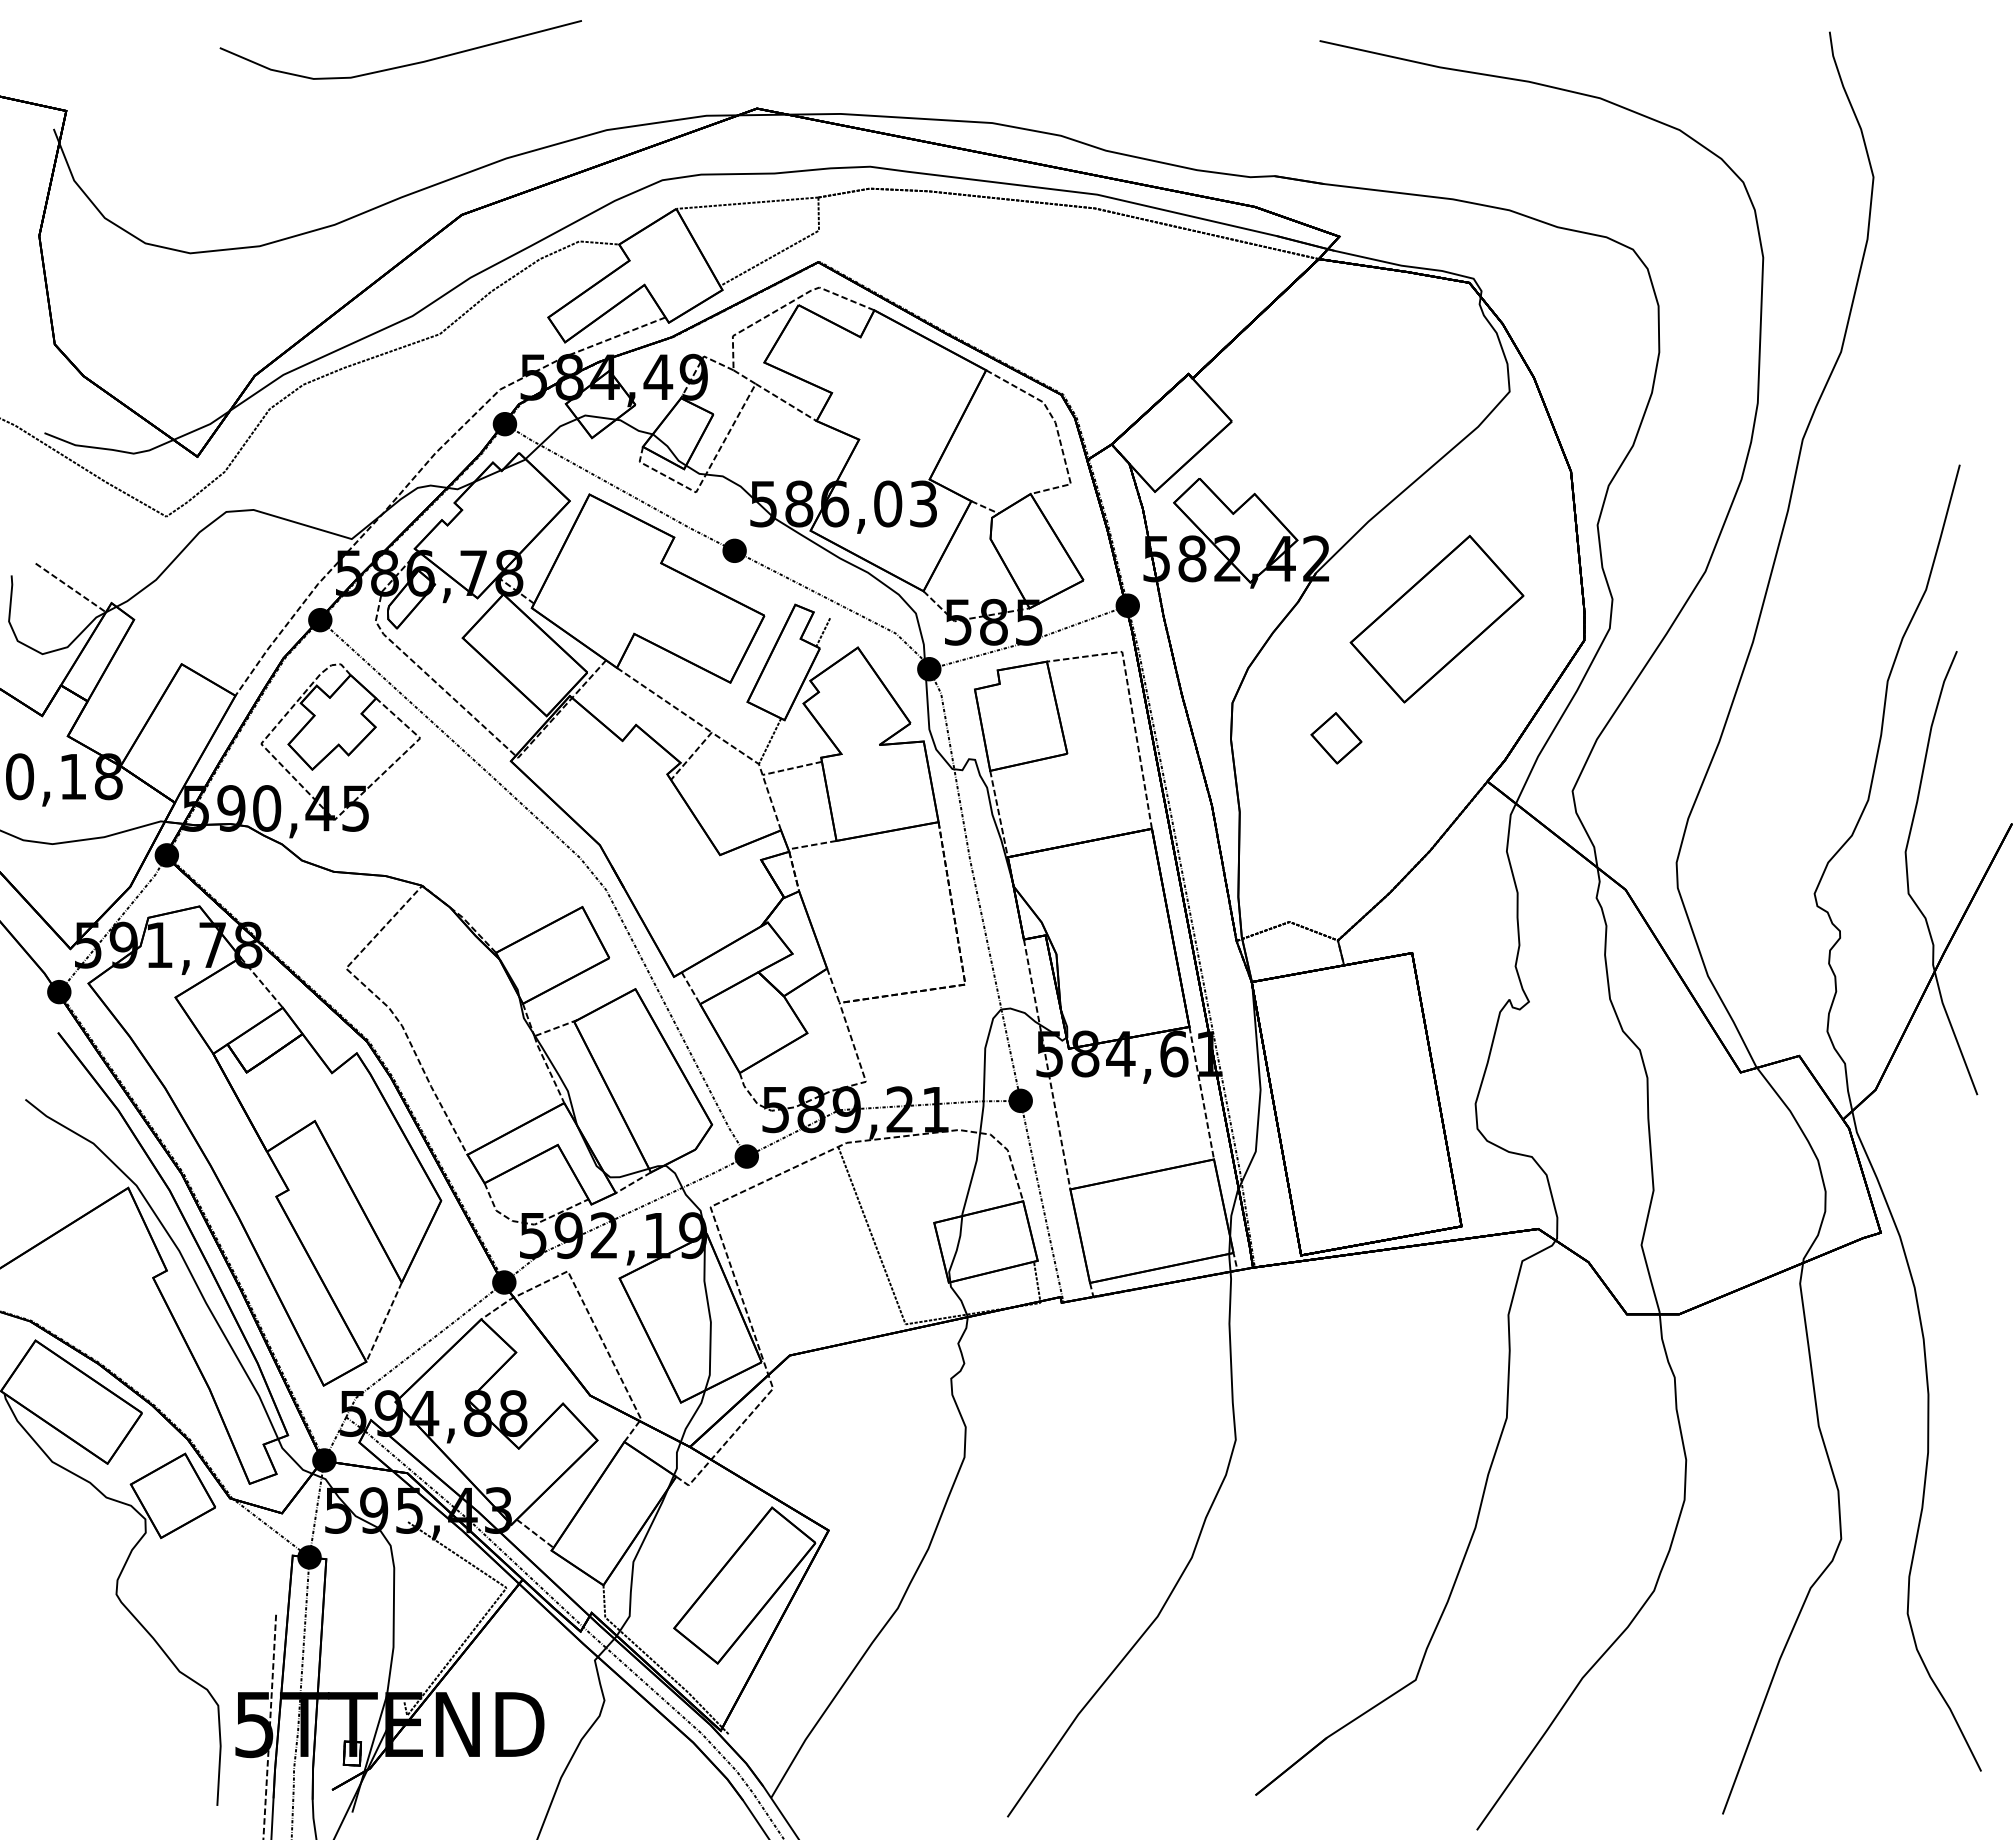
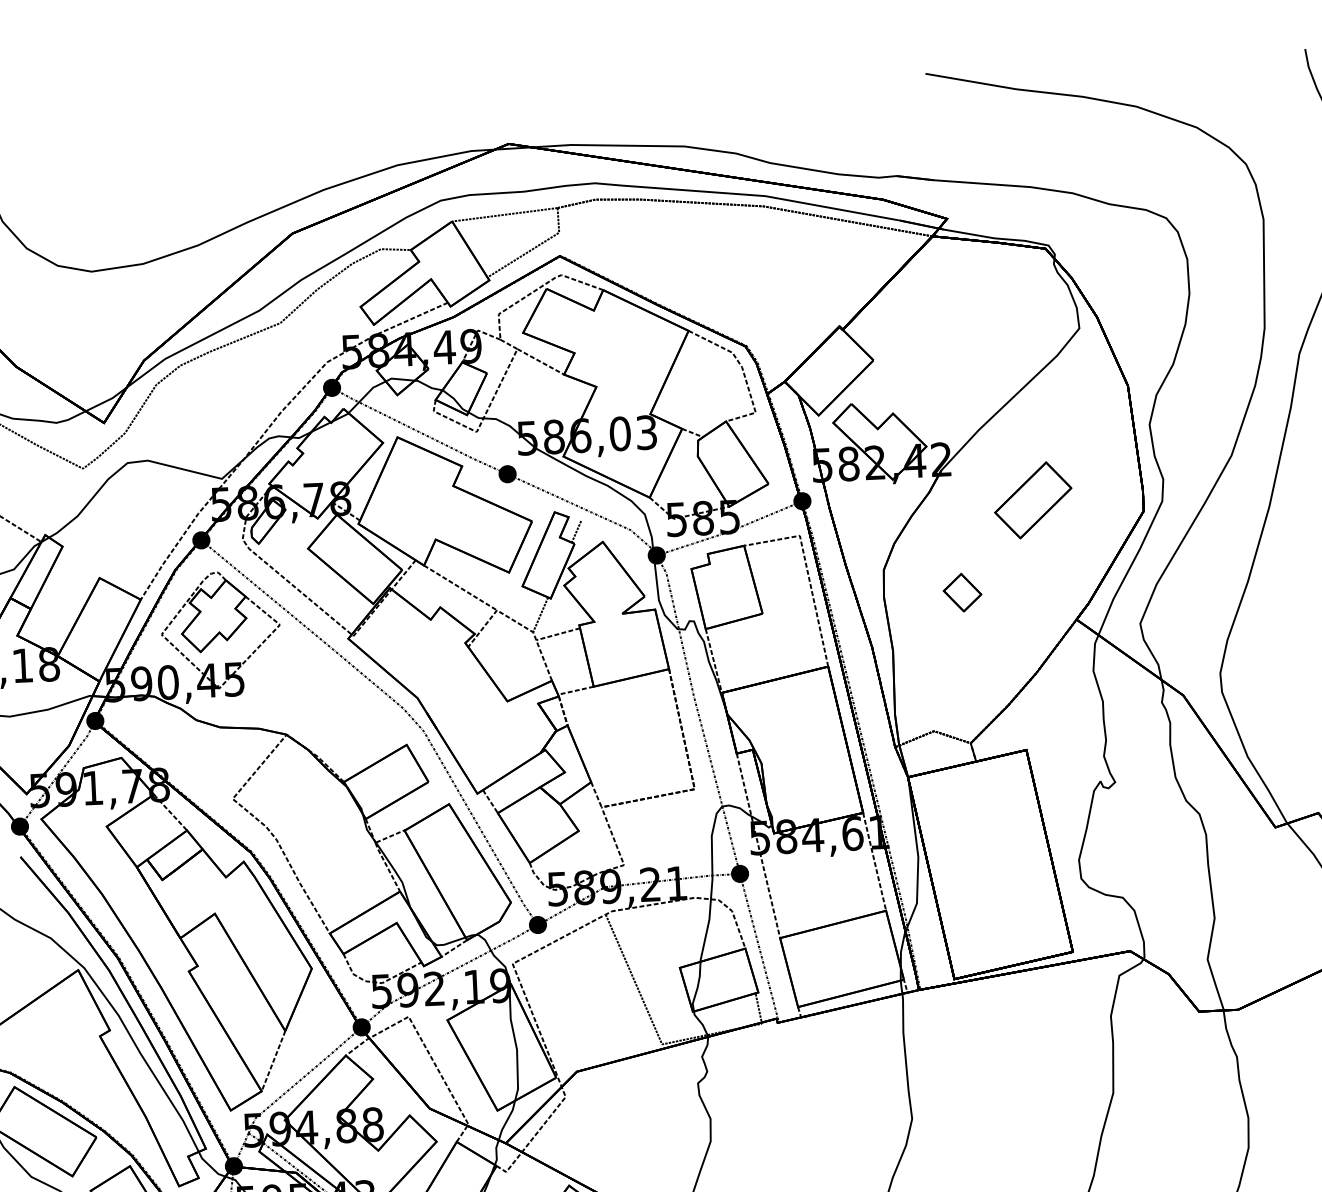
curve: (405, 64) -> (245, 123), removed
part: (1436, 618) -> (1032, 499), size x0.6

